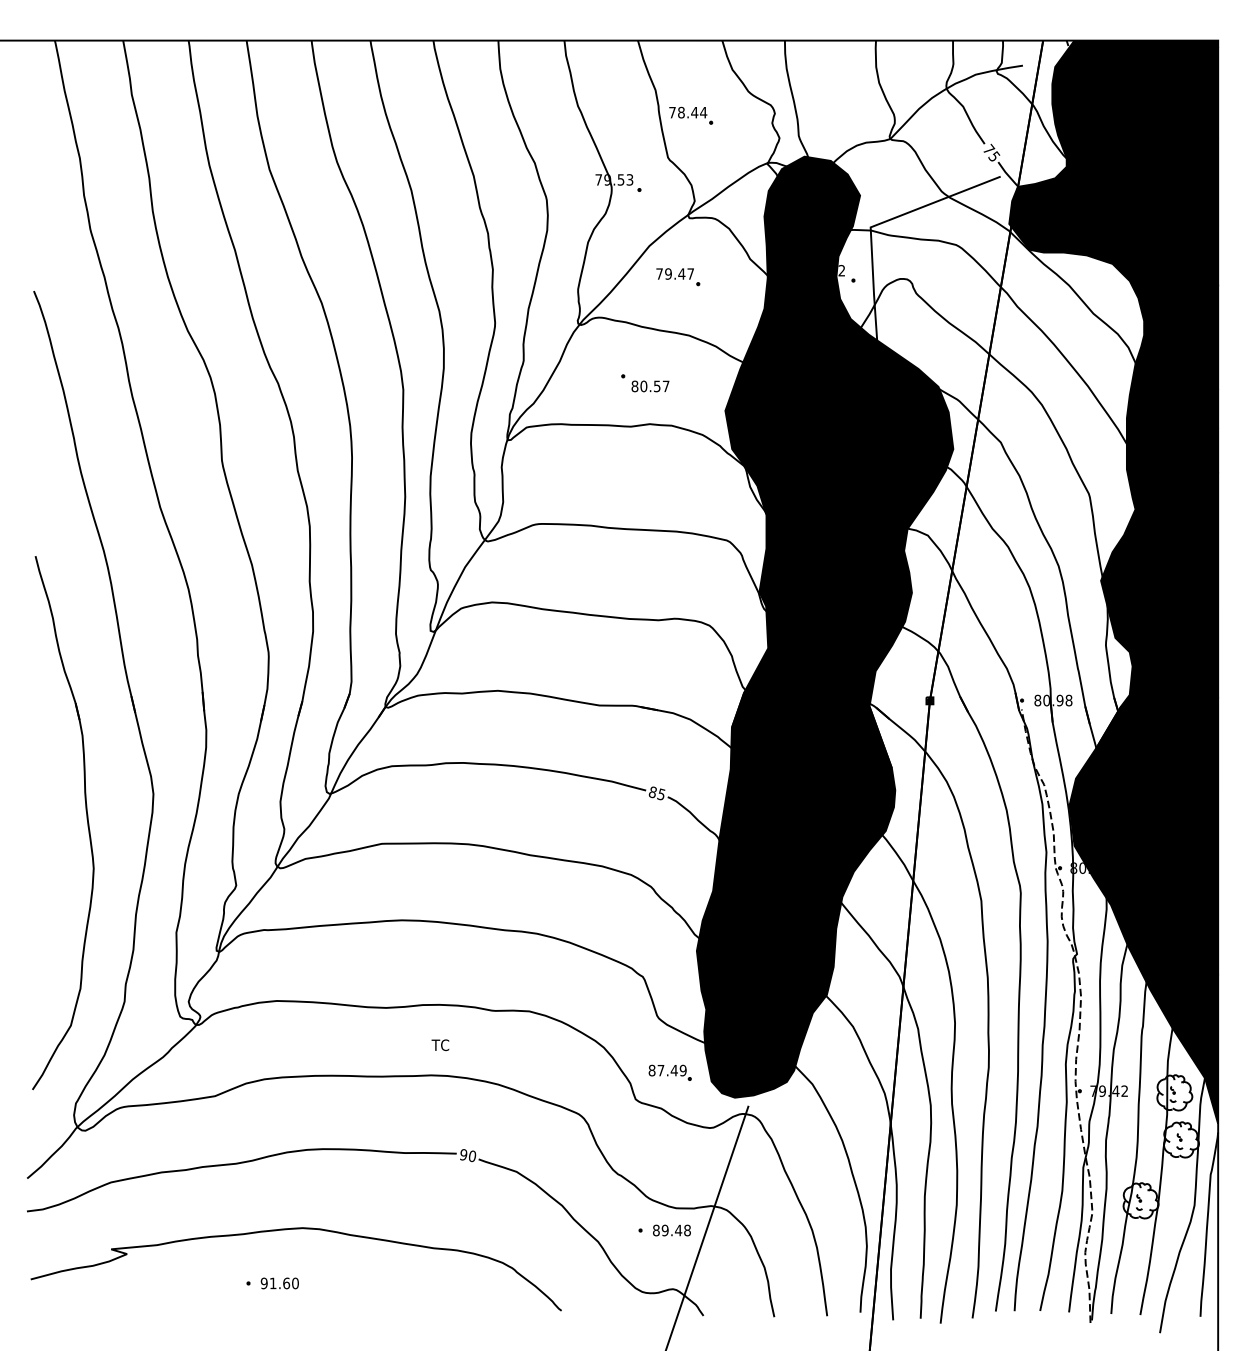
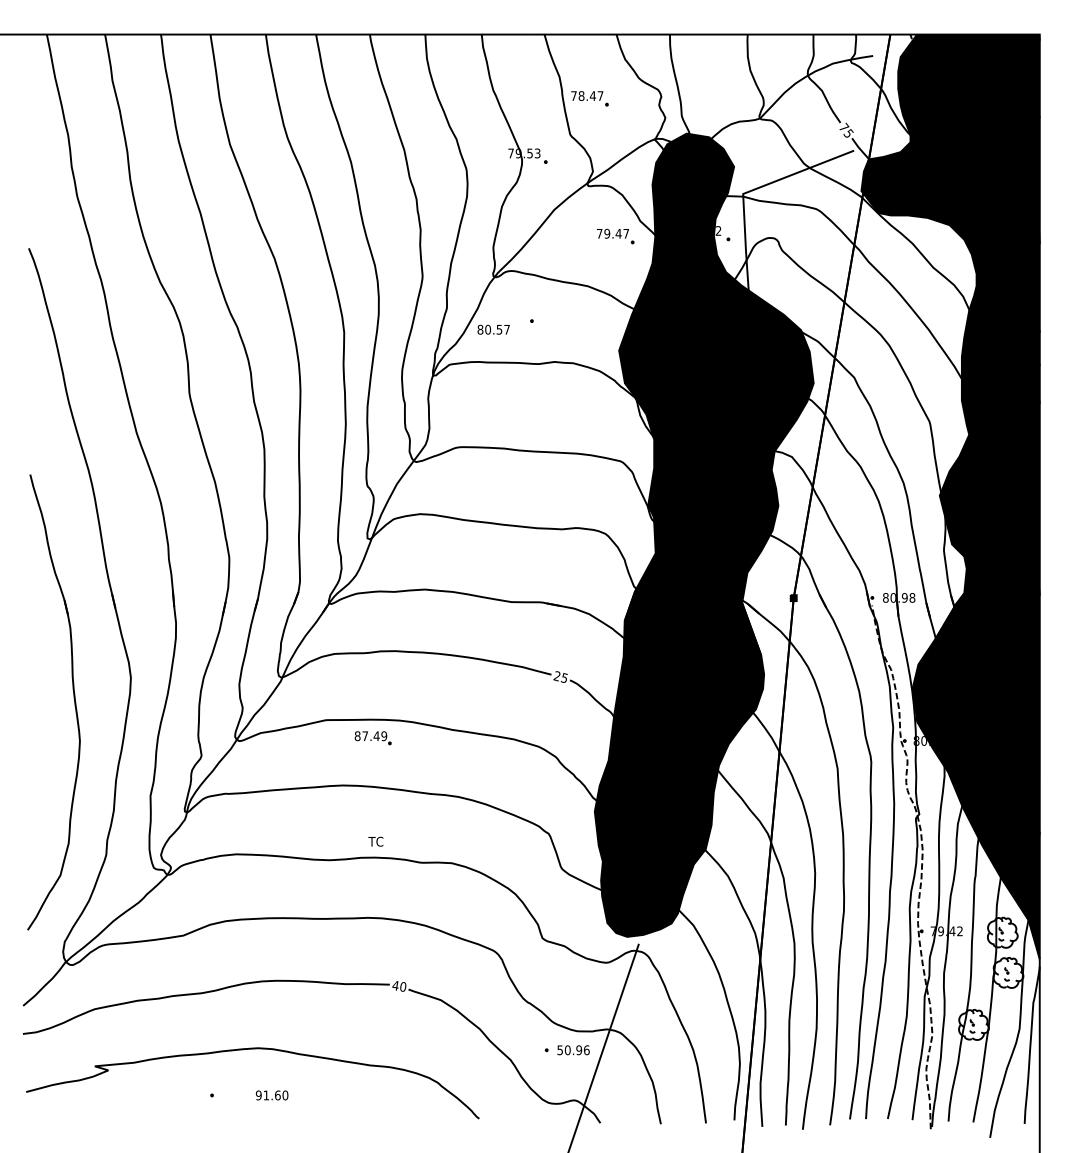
text: (703, 112) -> (600, 95), 78.44 -> 78.47
part: (678, 277) -> (615, 236), moved
text: (650, 386) -> (493, 329), moved
text: (652, 792) -> (556, 676), 85 -> 25
text: (440, 1045) -> (375, 841), moved
part: (669, 1072) -> (372, 737), moved
text: (463, 1154) -> (395, 985), 90 -> 40
text: (672, 1230) -> (573, 1050), 89.48 -> 50.96
text: (279, 1283) -> (271, 1095), moved

